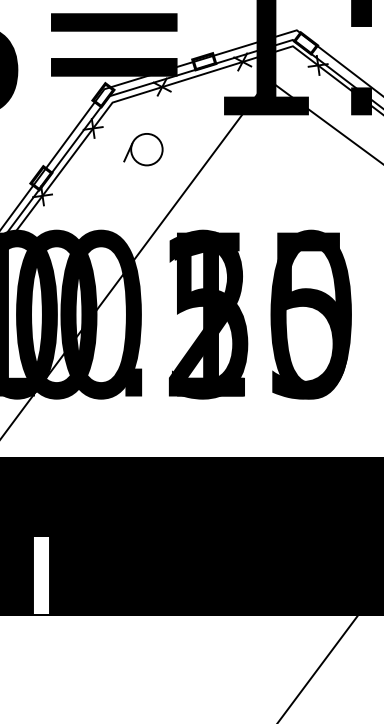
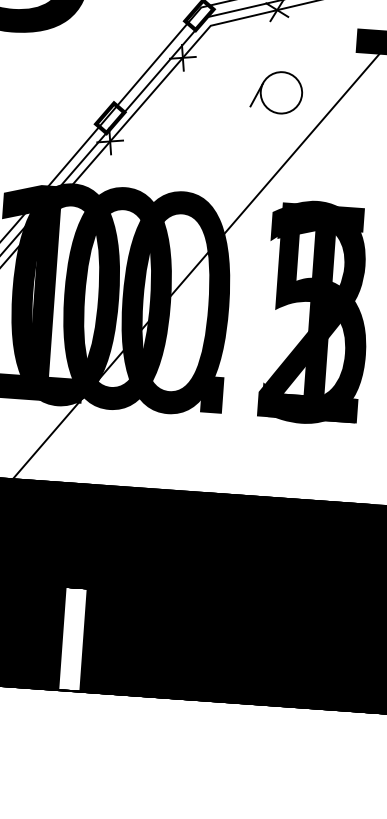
part: (143, 149) -> (277, 92), moved

